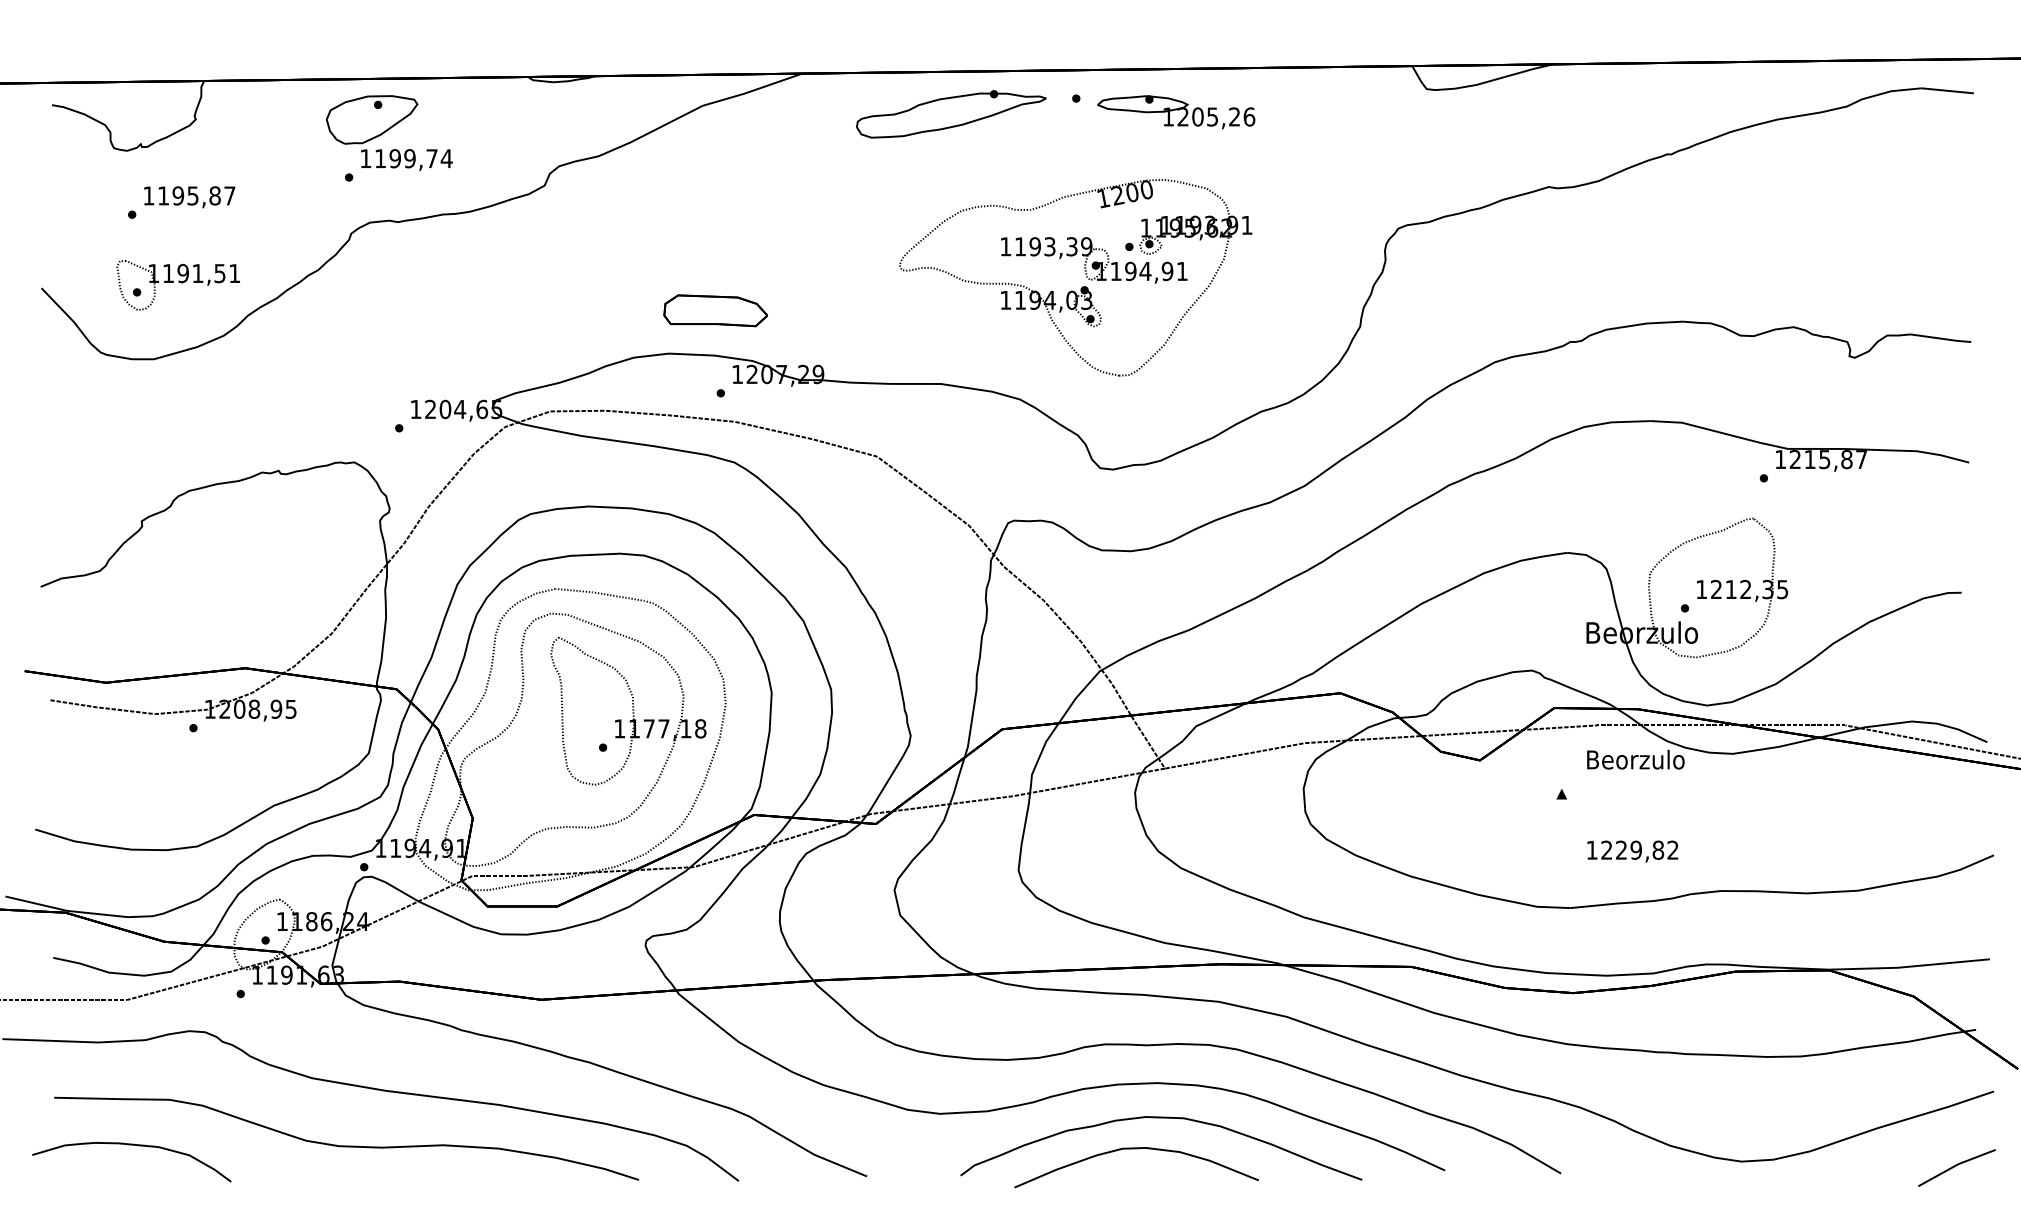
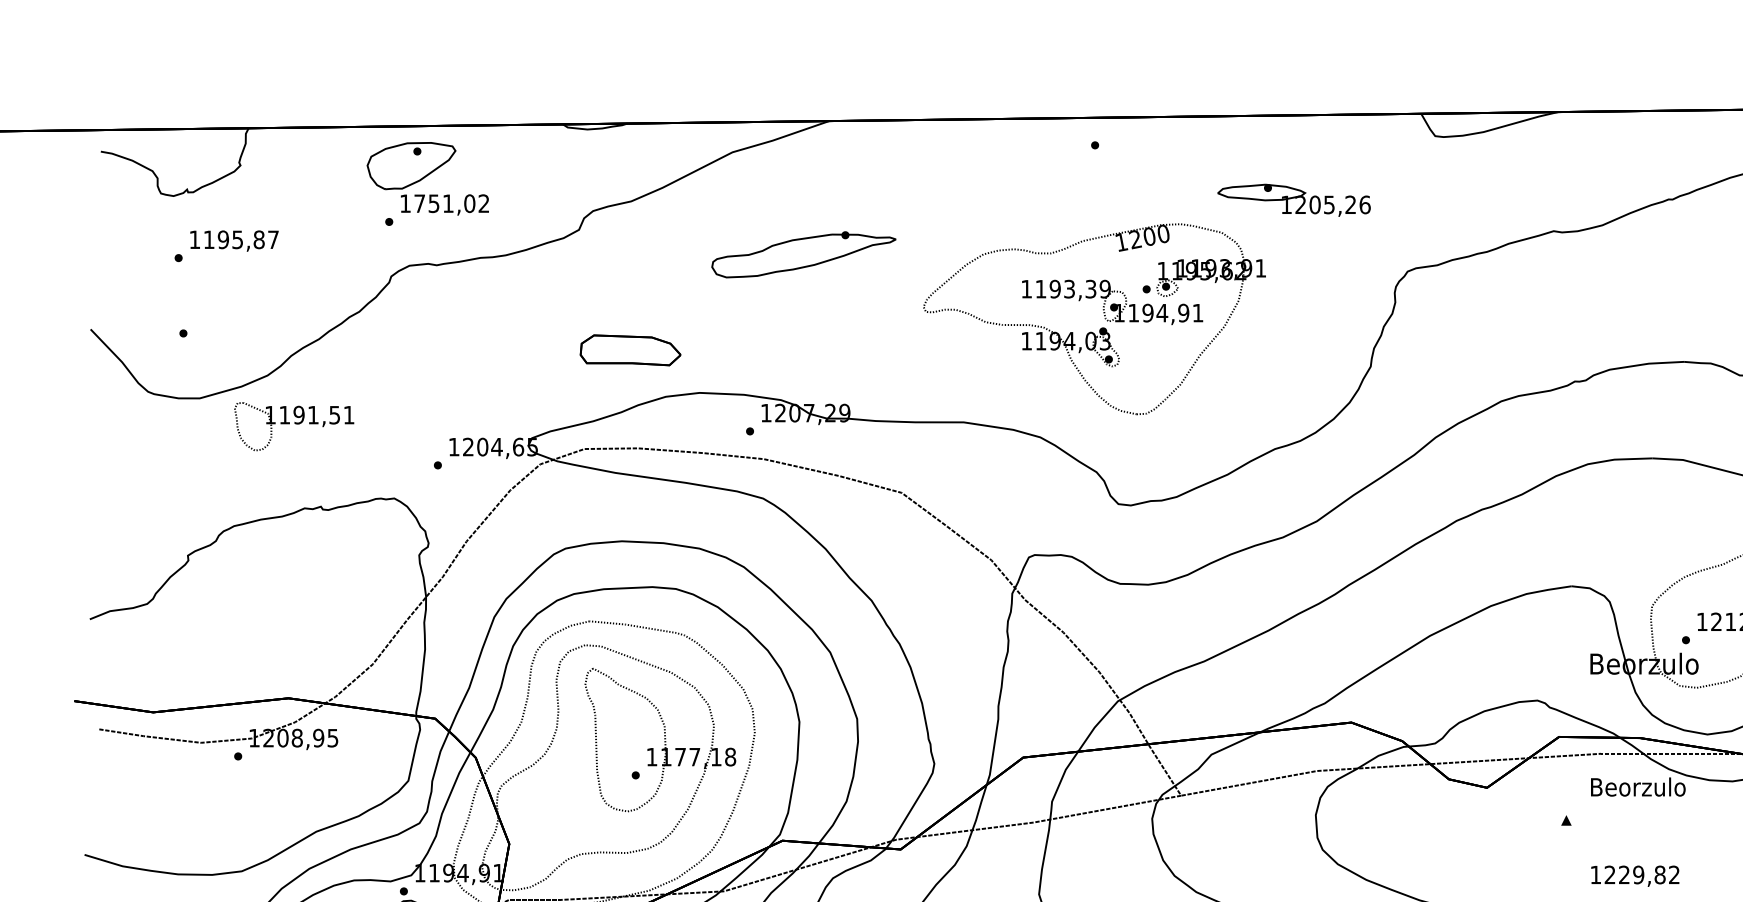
part: (1176, 112) -> (1294, 200), moved
part: (951, 114) -> (804, 254), moved
text: (413, 158) -> (451, 203), 1199,74 -> 1751,02
part: (177, 285) -> (293, 426), moved
part: (715, 310) -> (630, 350), moved

